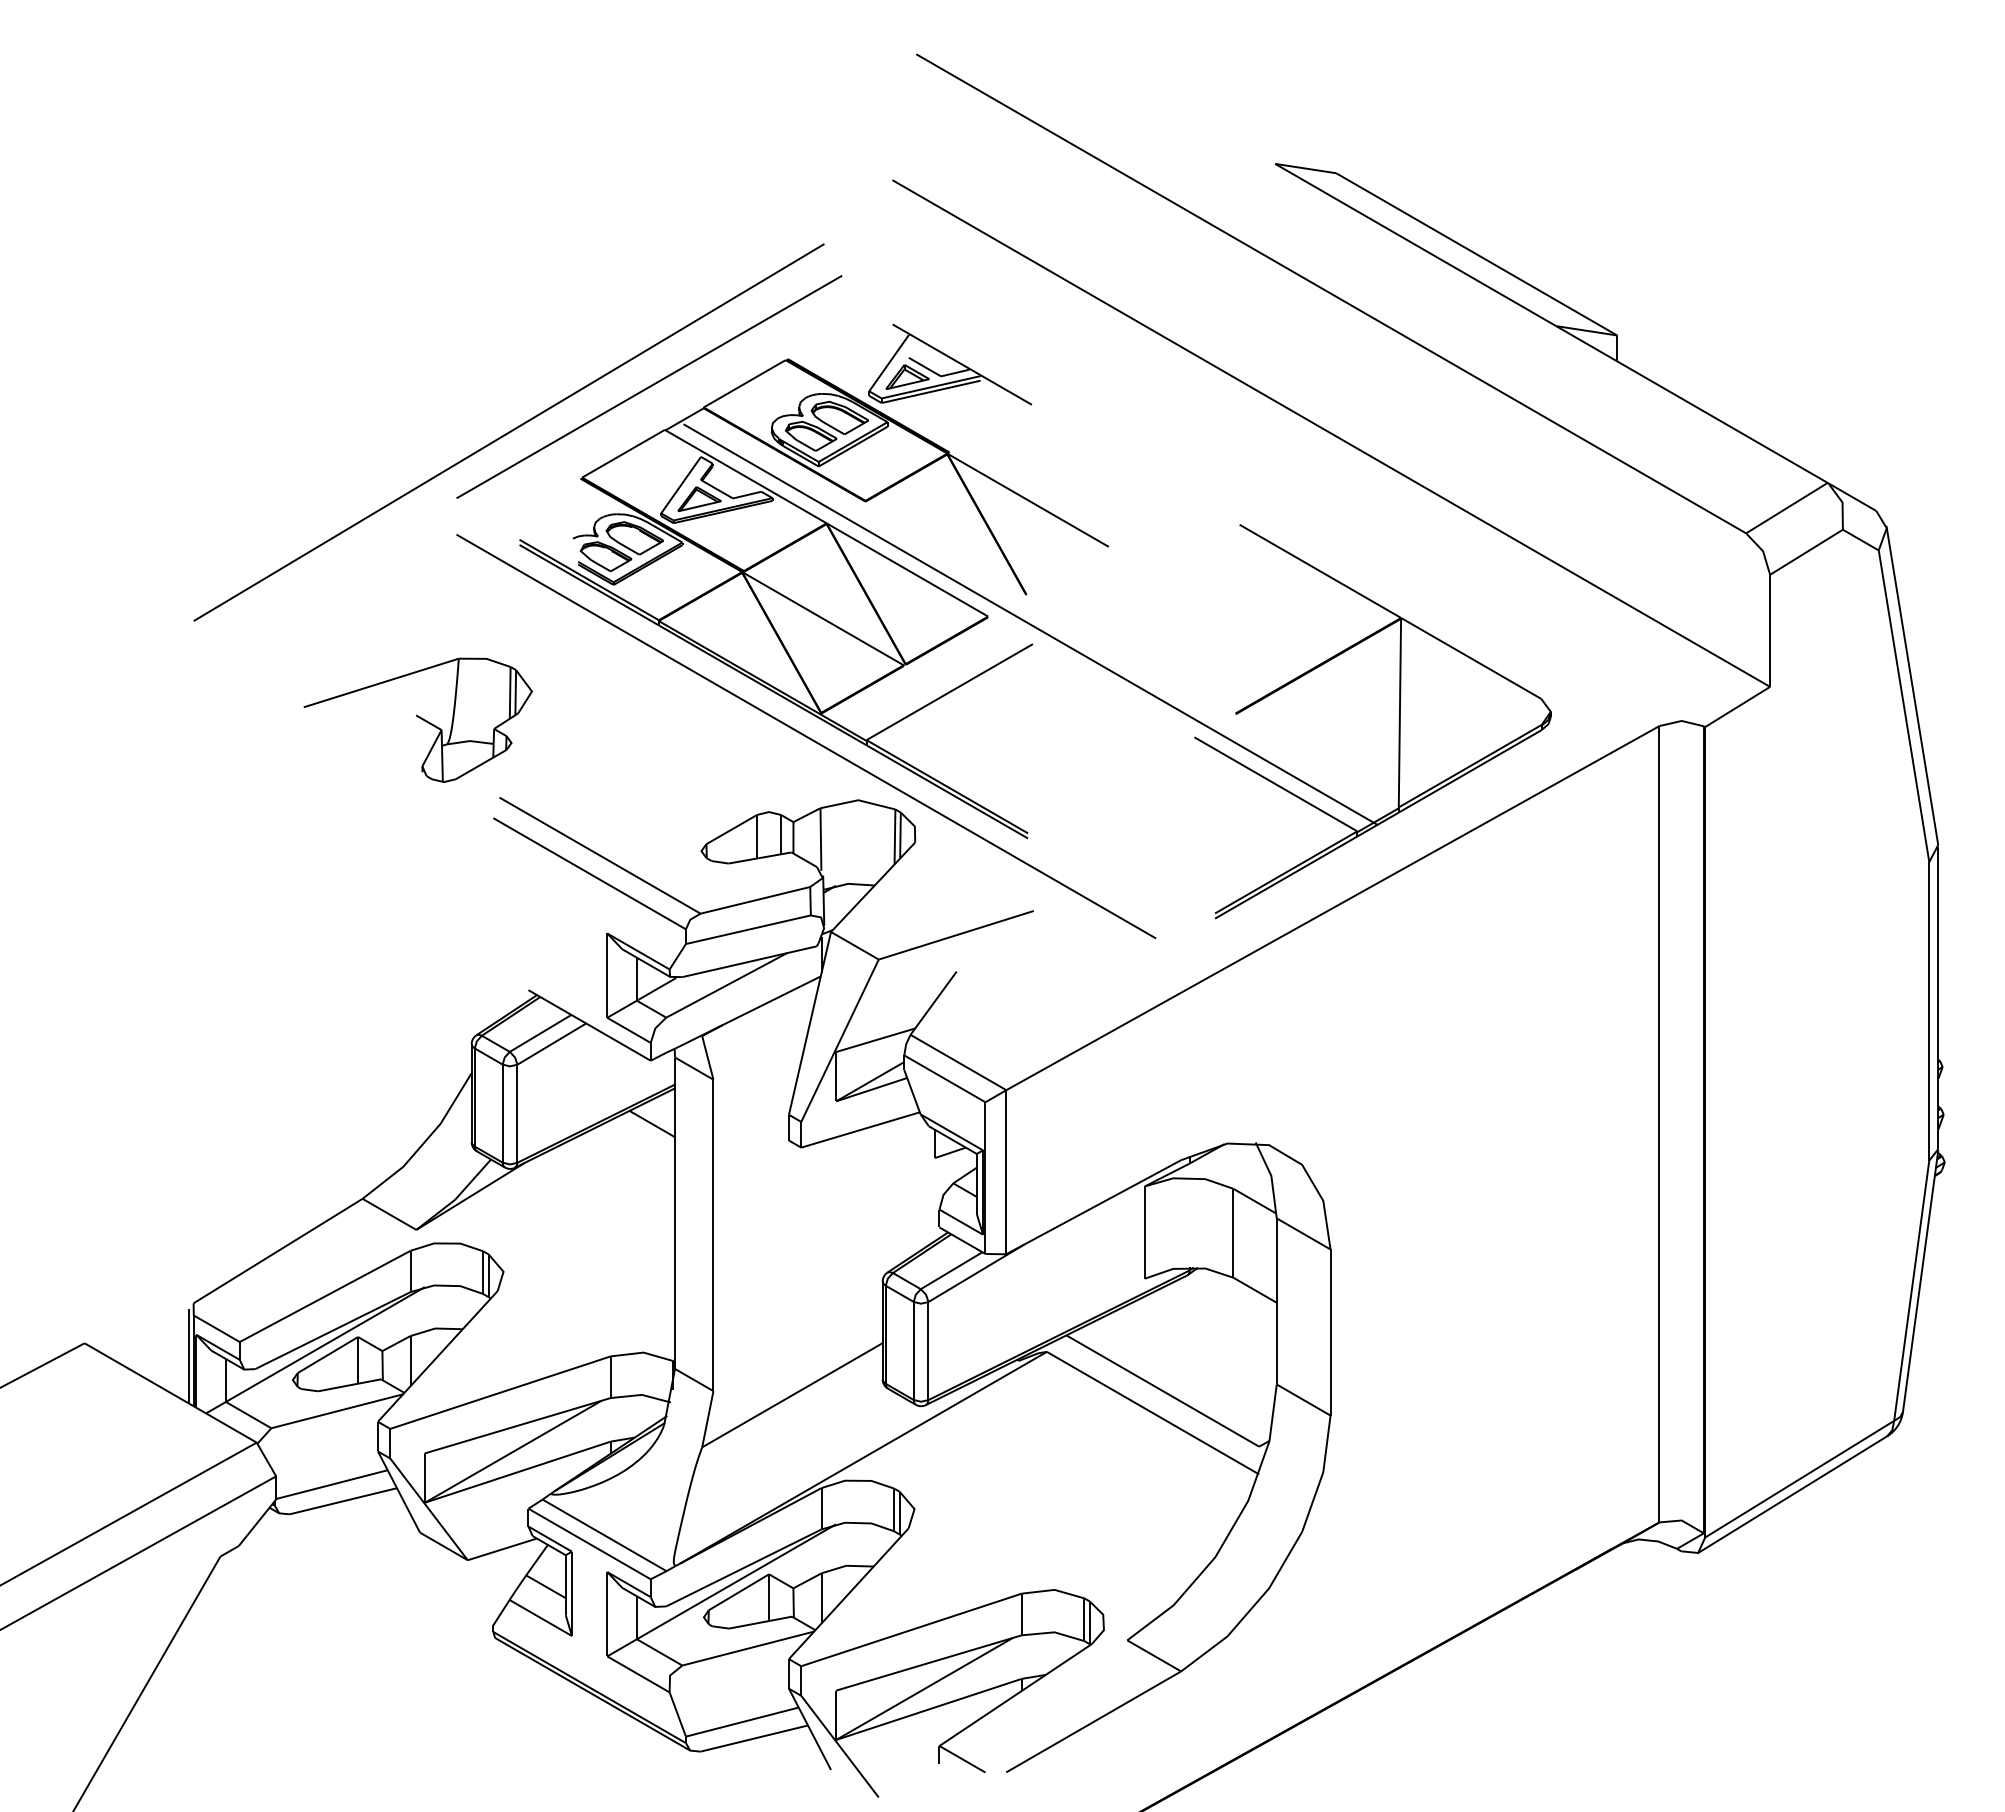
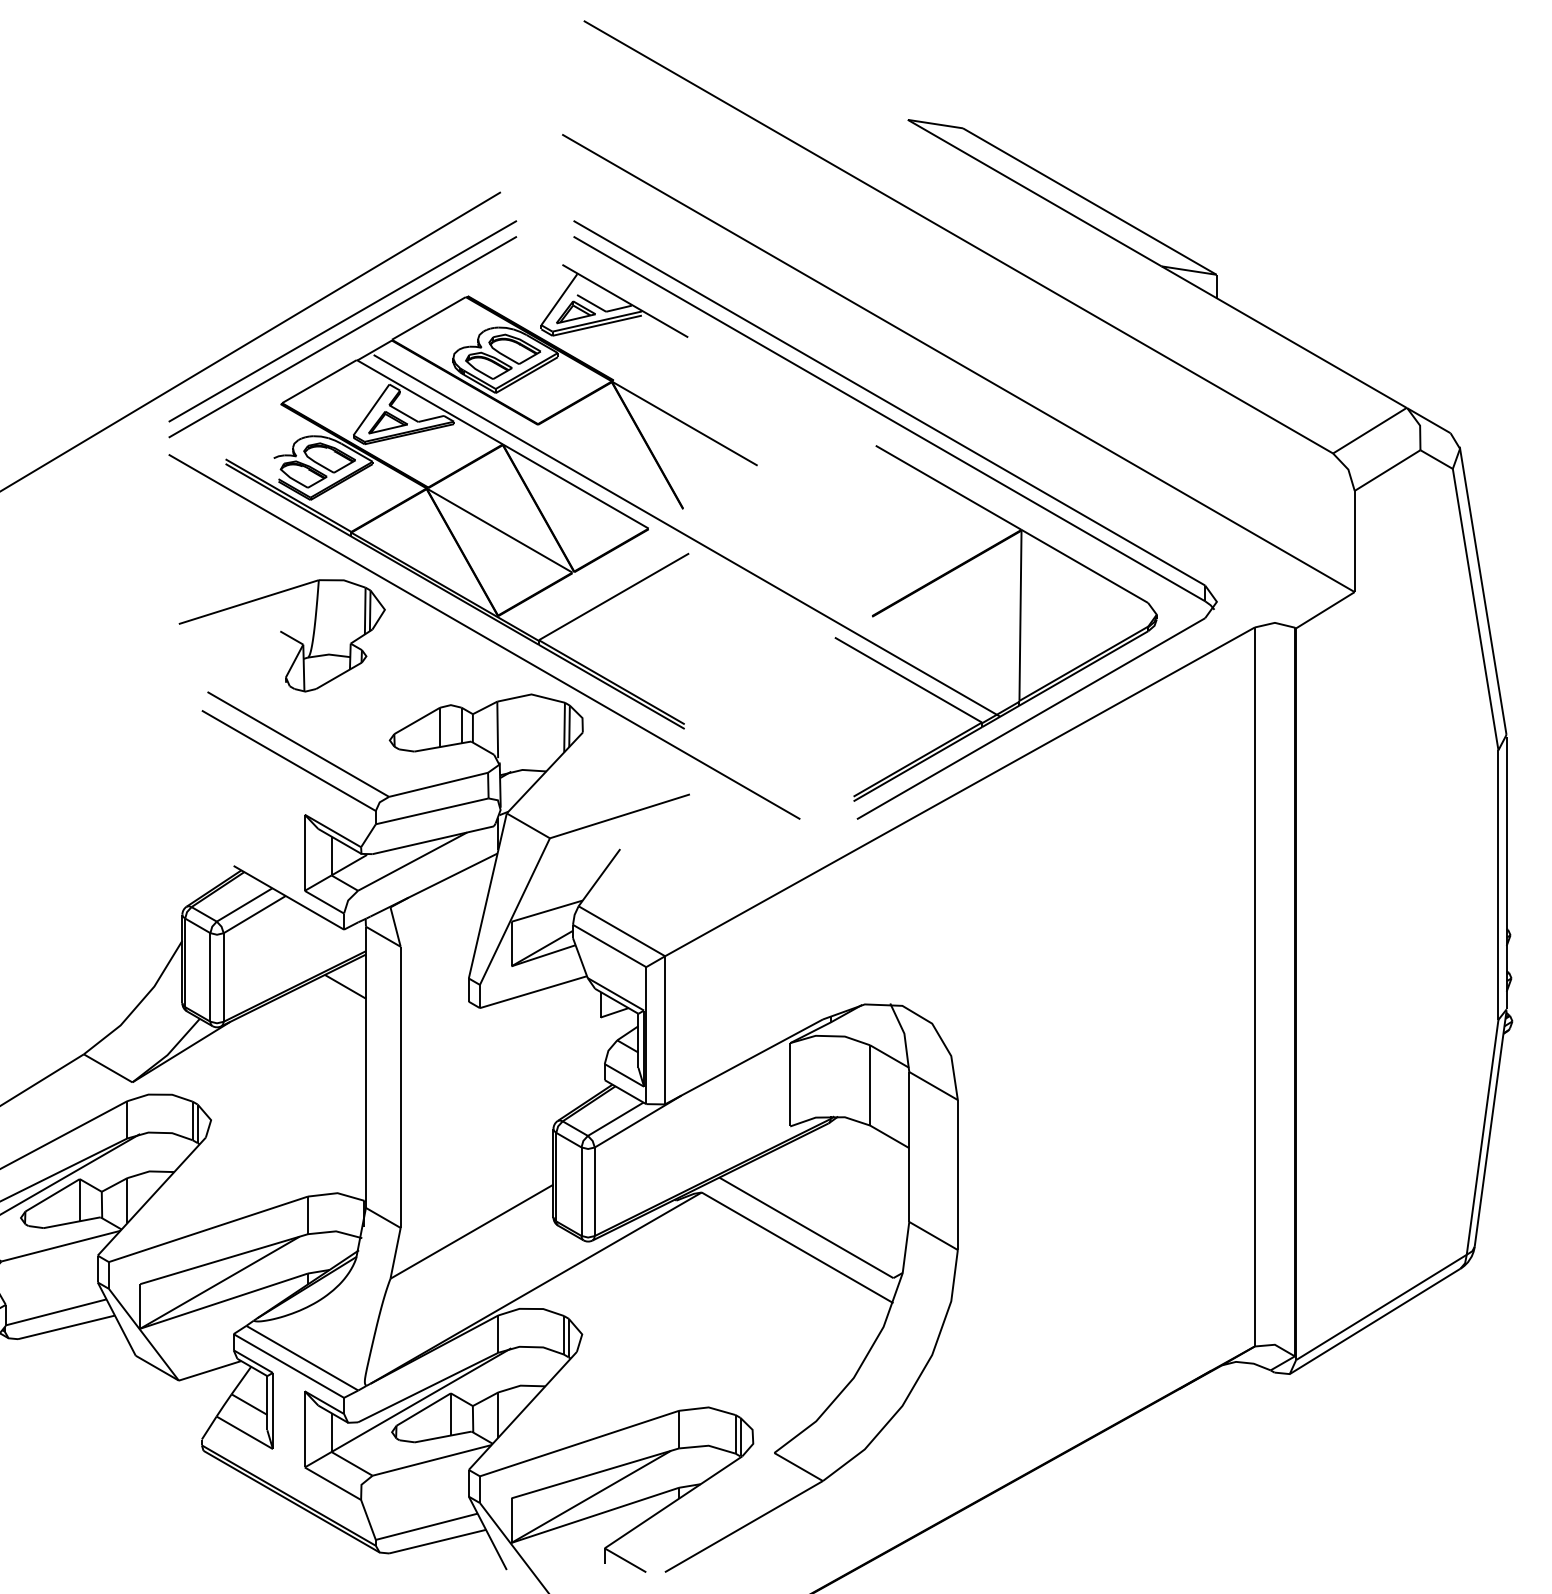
line: (649, 404) -> (342, 337), added
part: (1306, 526) -> (936, 447), added
part: (417, 719) -> (281, 635), moved

